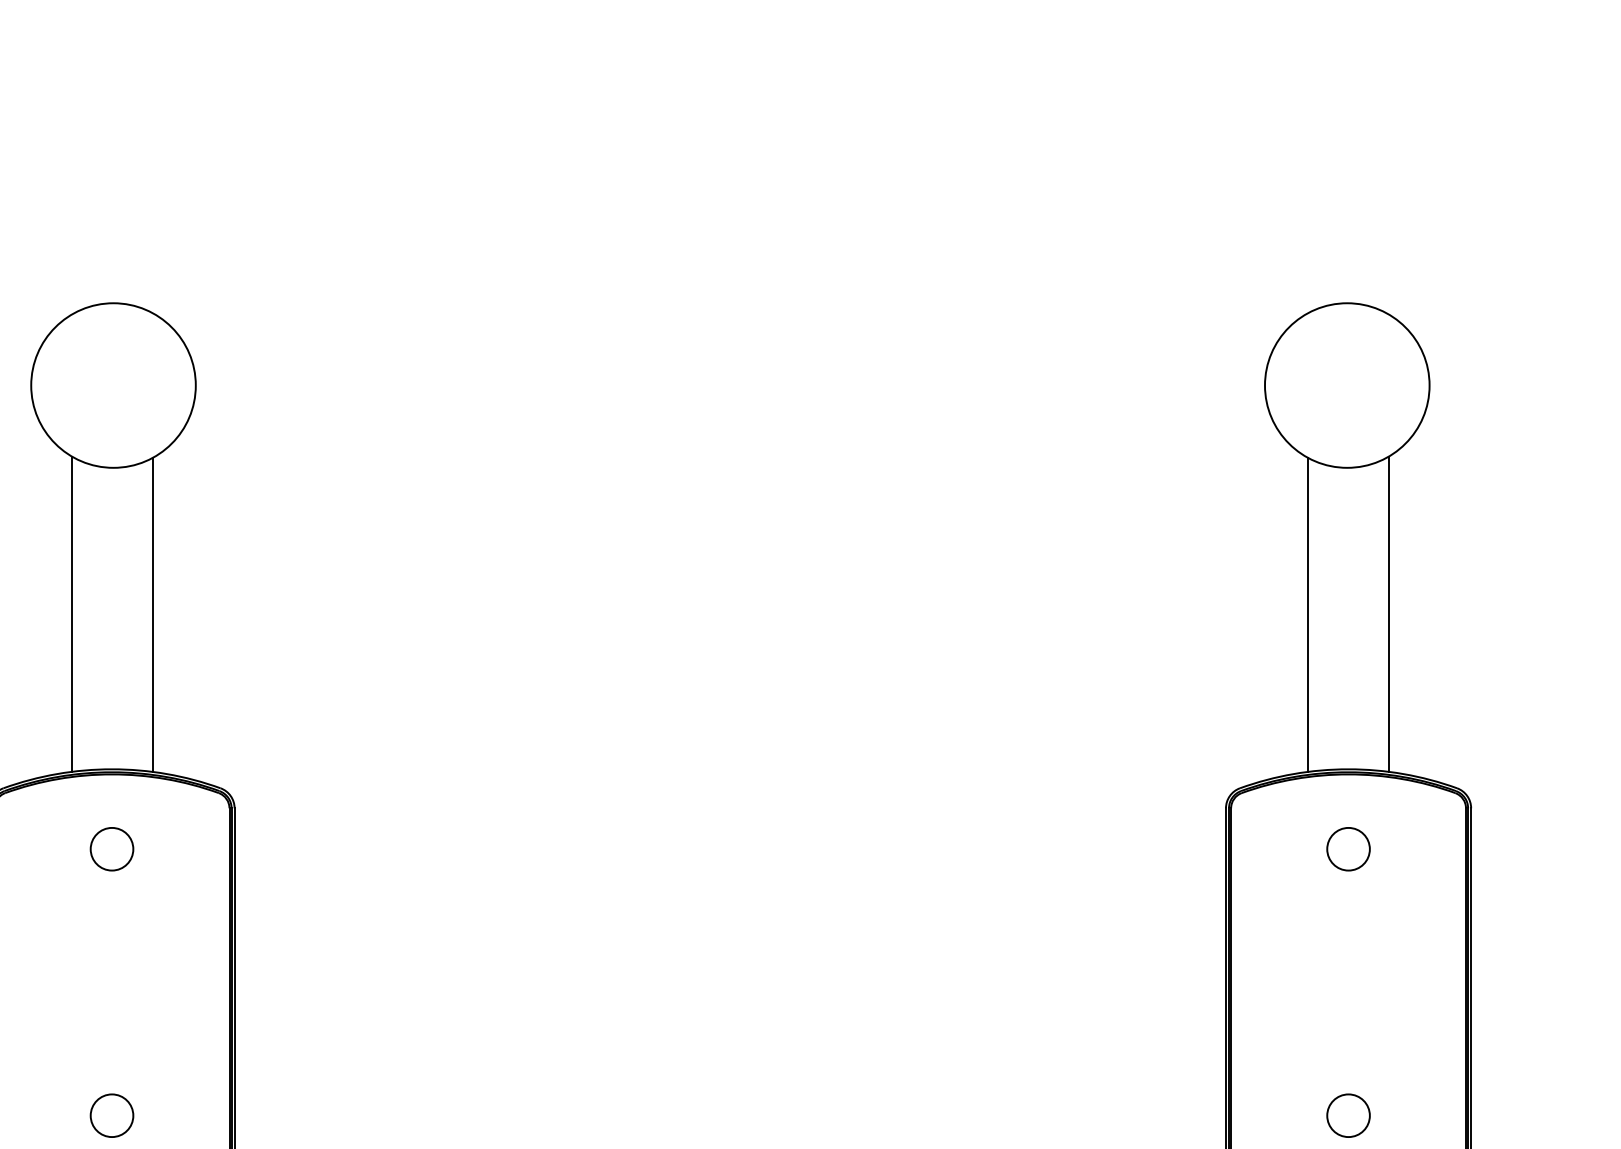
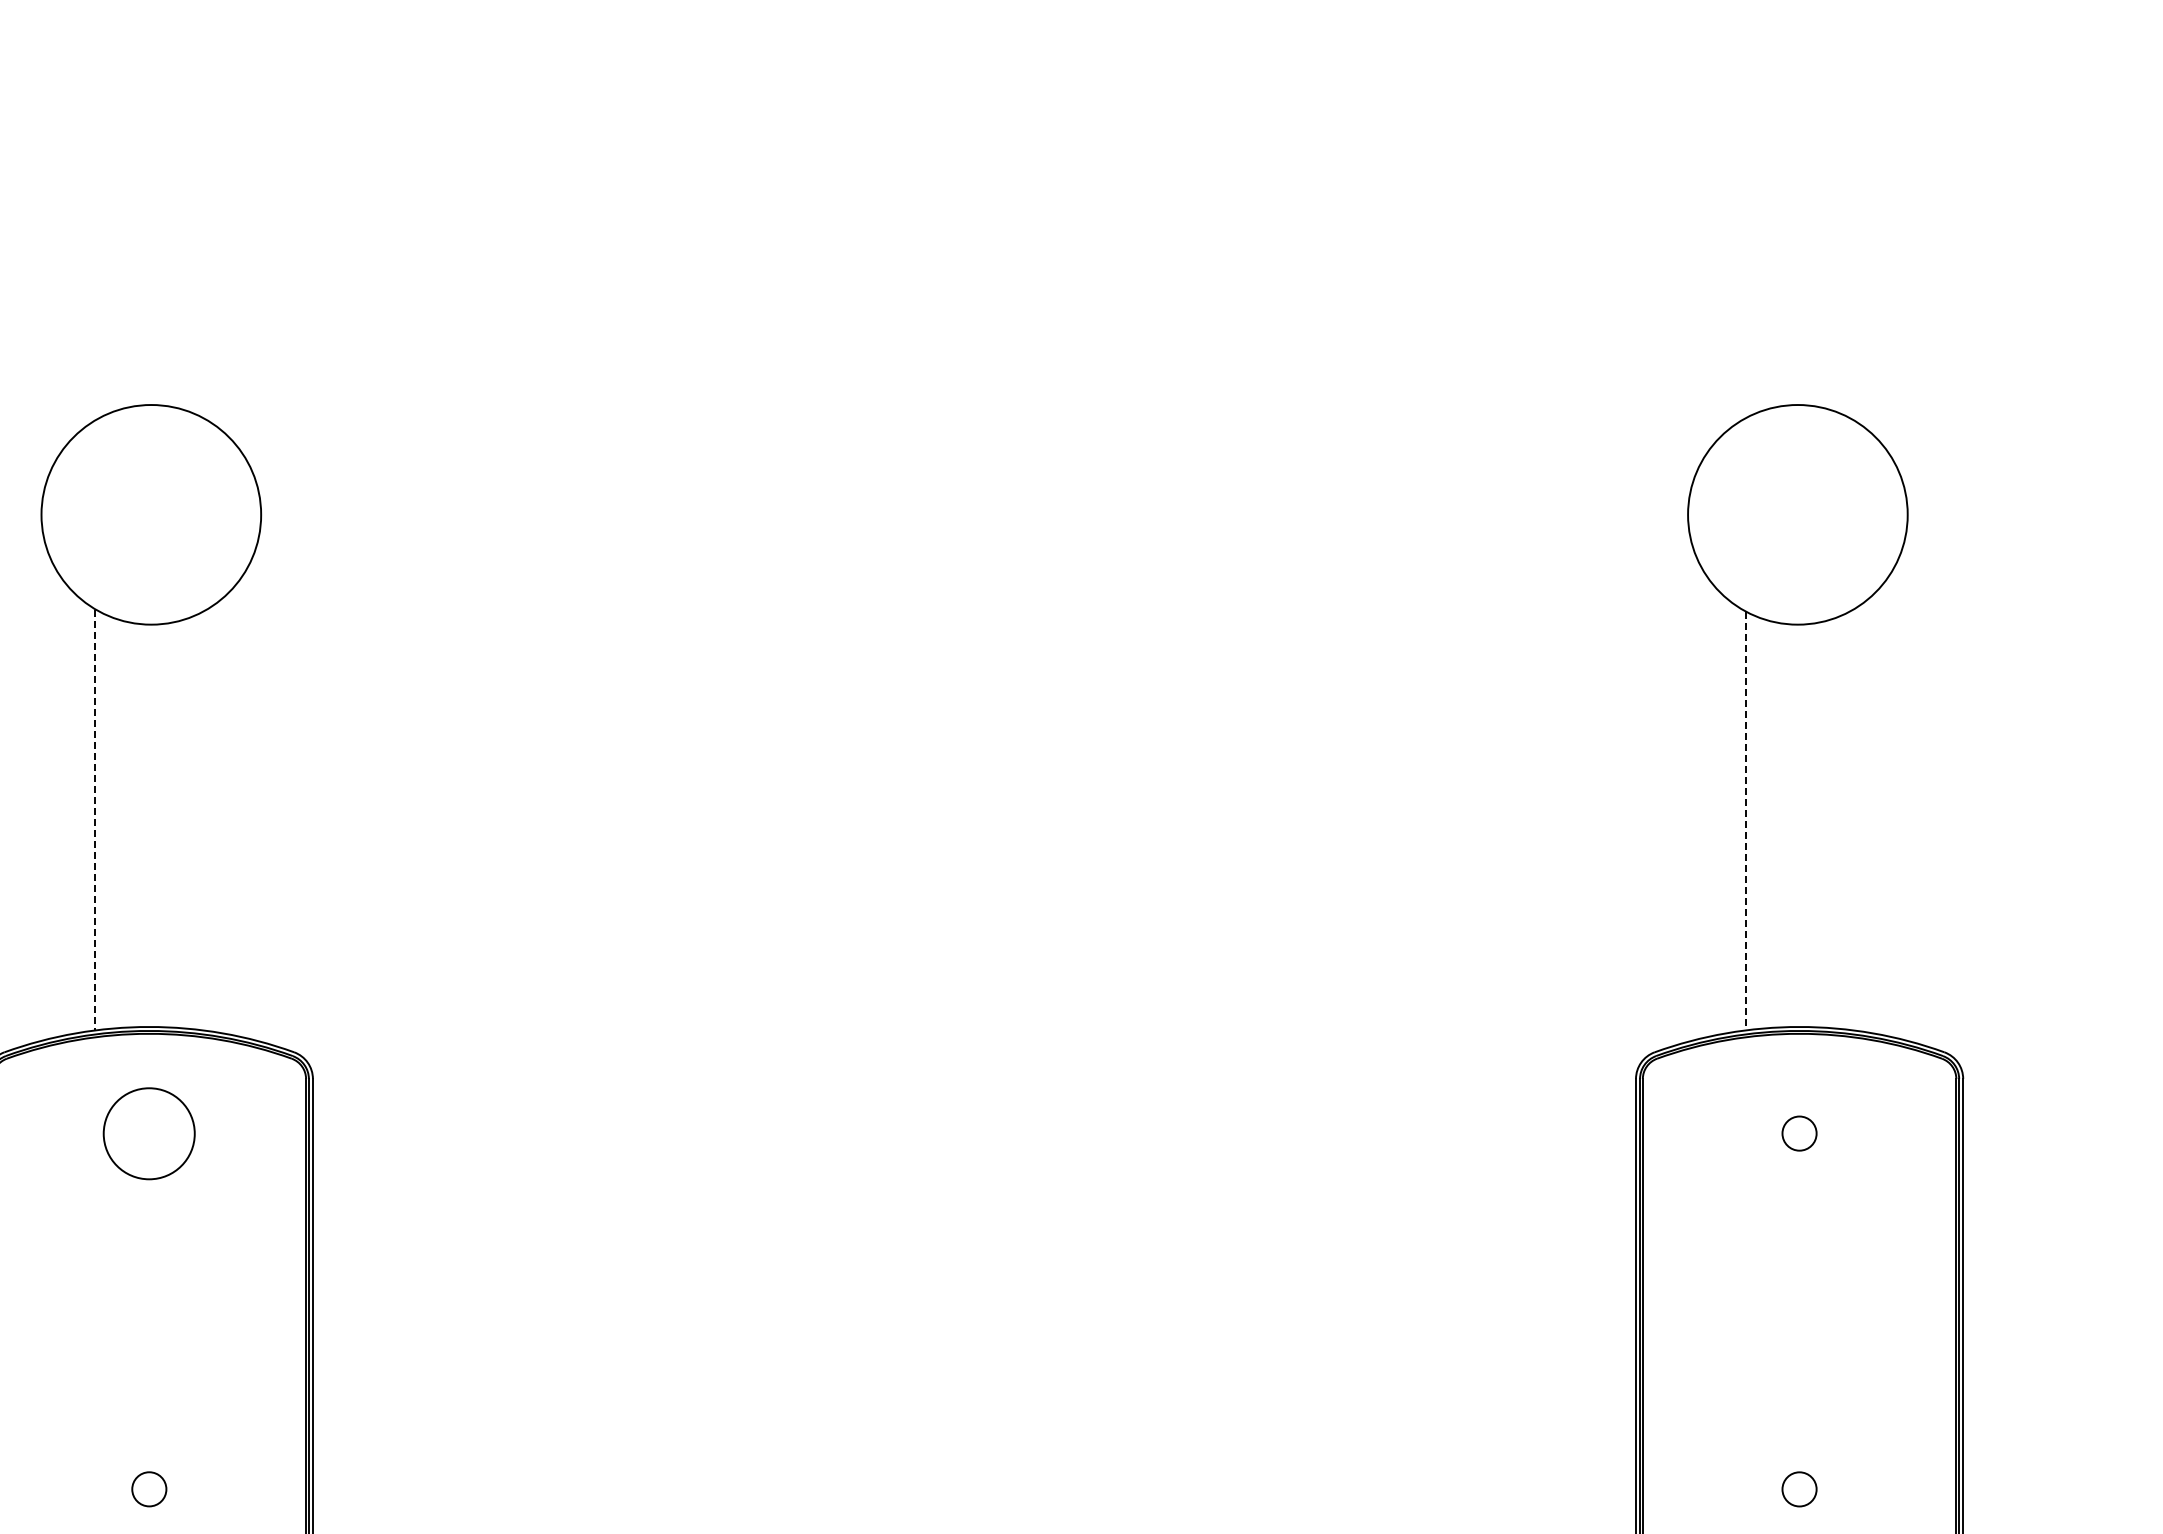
line: (1388, 613) -> (1853, 819), removed
line: (71, 614) -> (95, 820), solid -> dashed
line: (152, 614) -> (203, 820), removed
line: (1308, 615) -> (1745, 821), solid -> dashed
circle: (112, 849) -> (149, 1133), size x1.6
circle: (1348, 849) -> (1799, 1133), size x0.6
circle: (111, 1115) -> (148, 1488), size x0.6
circle: (1348, 1115) -> (1799, 1489), size x0.6

